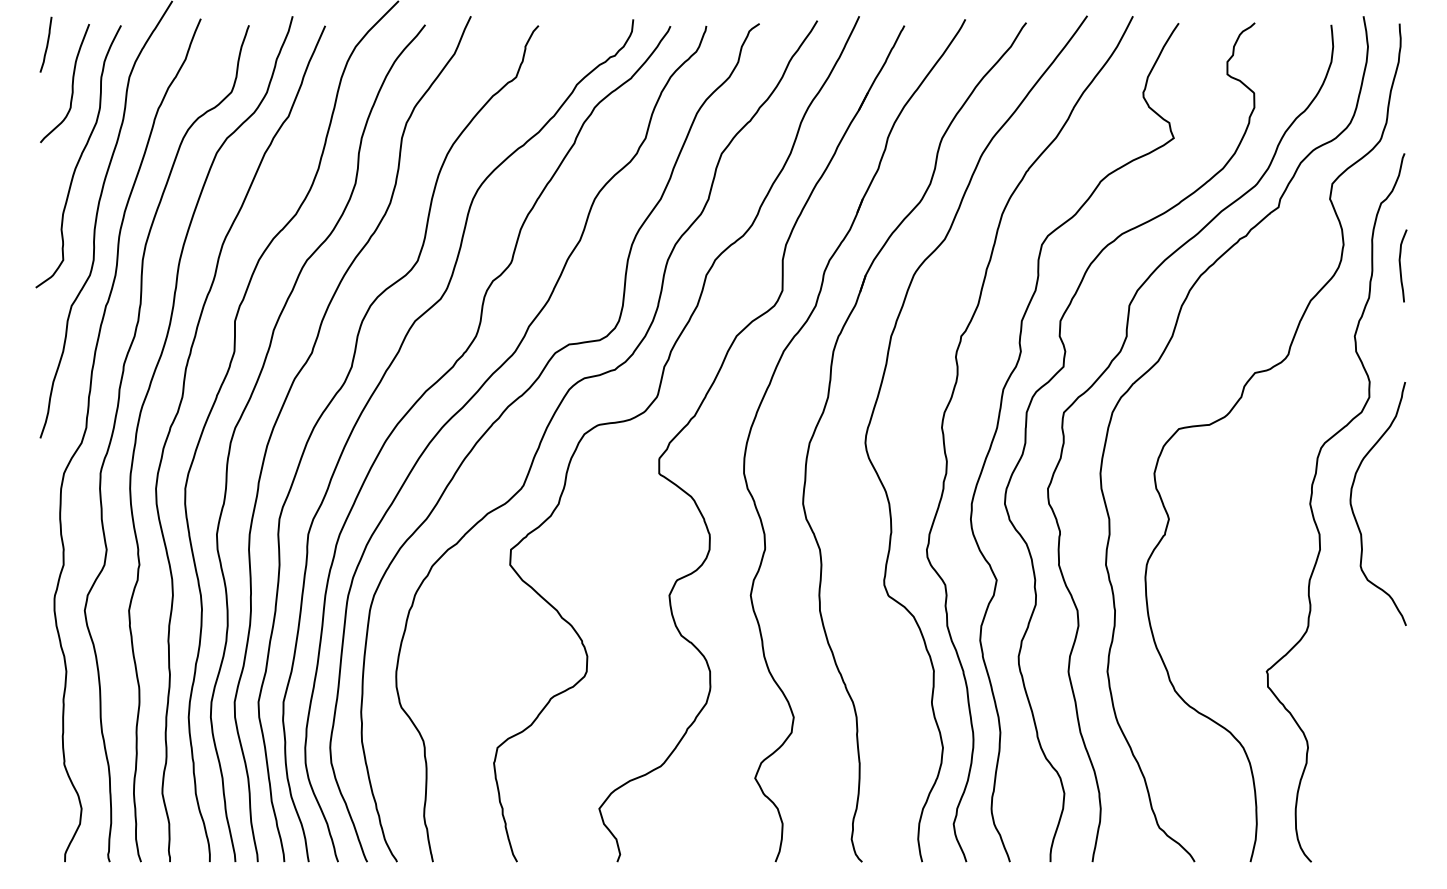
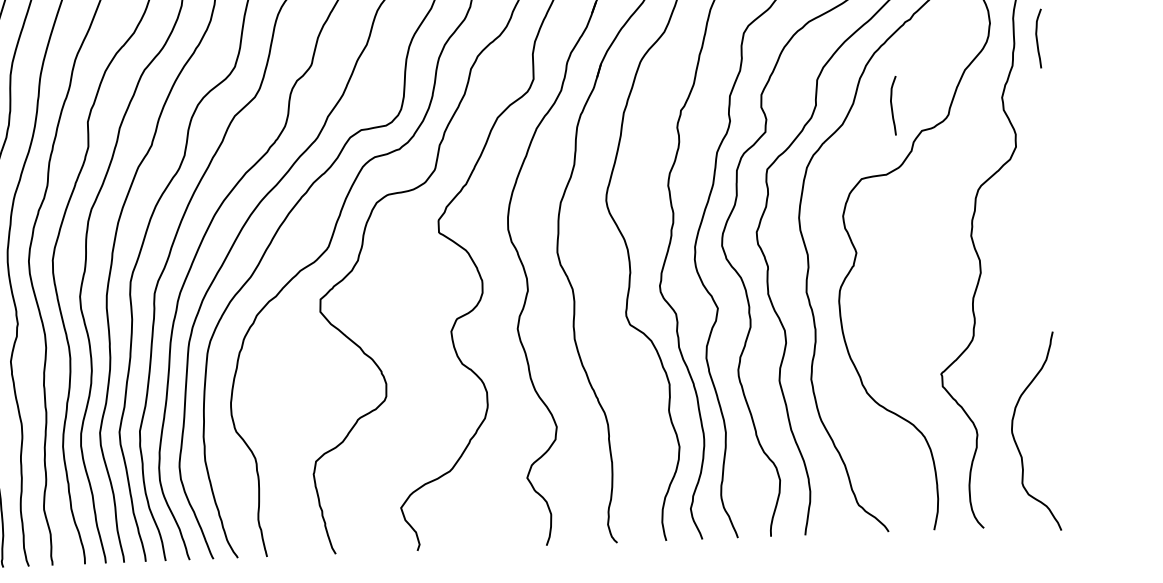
curve: (1220, 341) -> (892, 106), added
curve: (1353, 509) -> (1014, 437), moved

